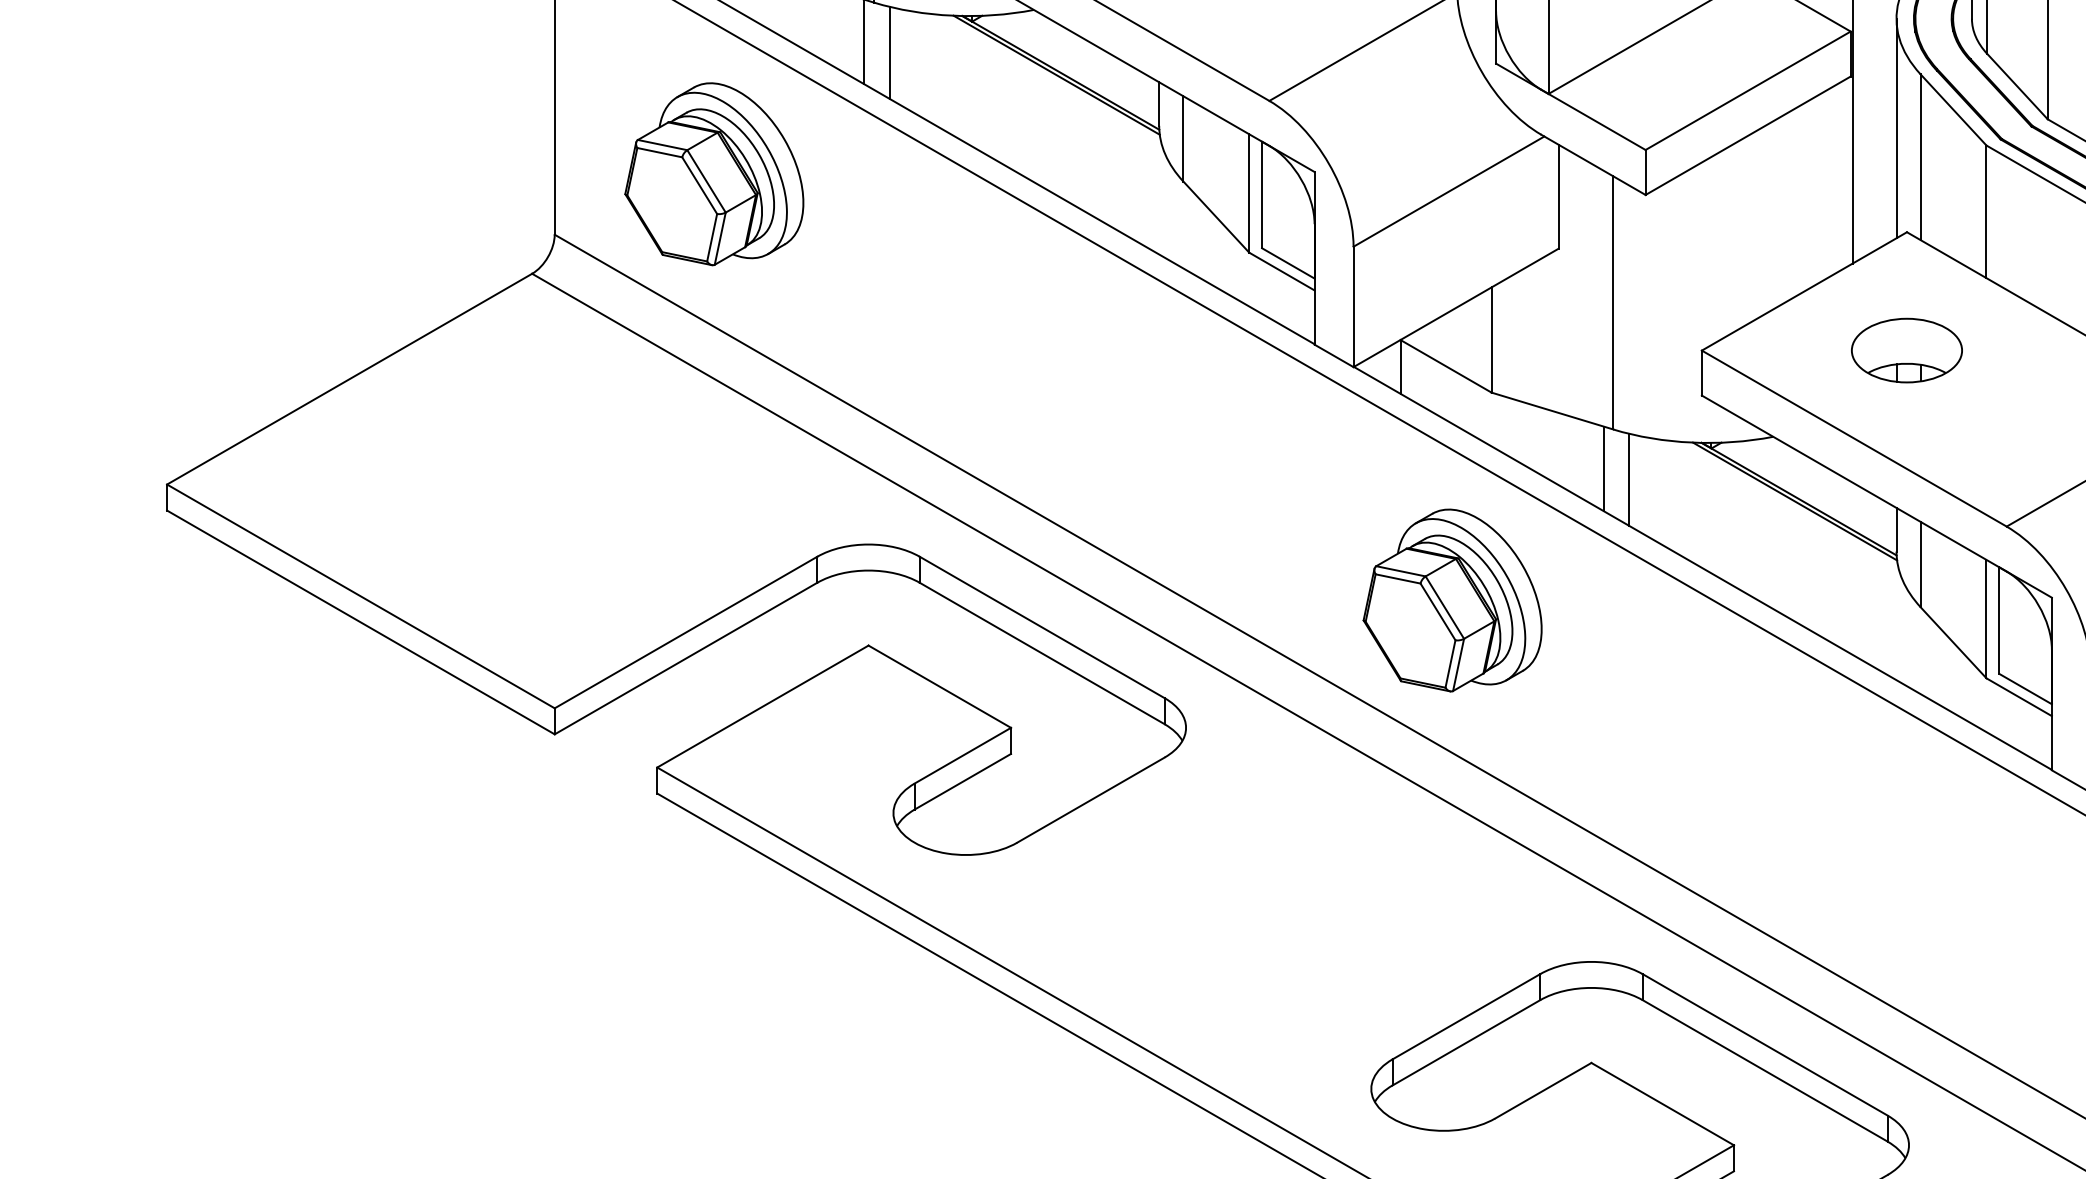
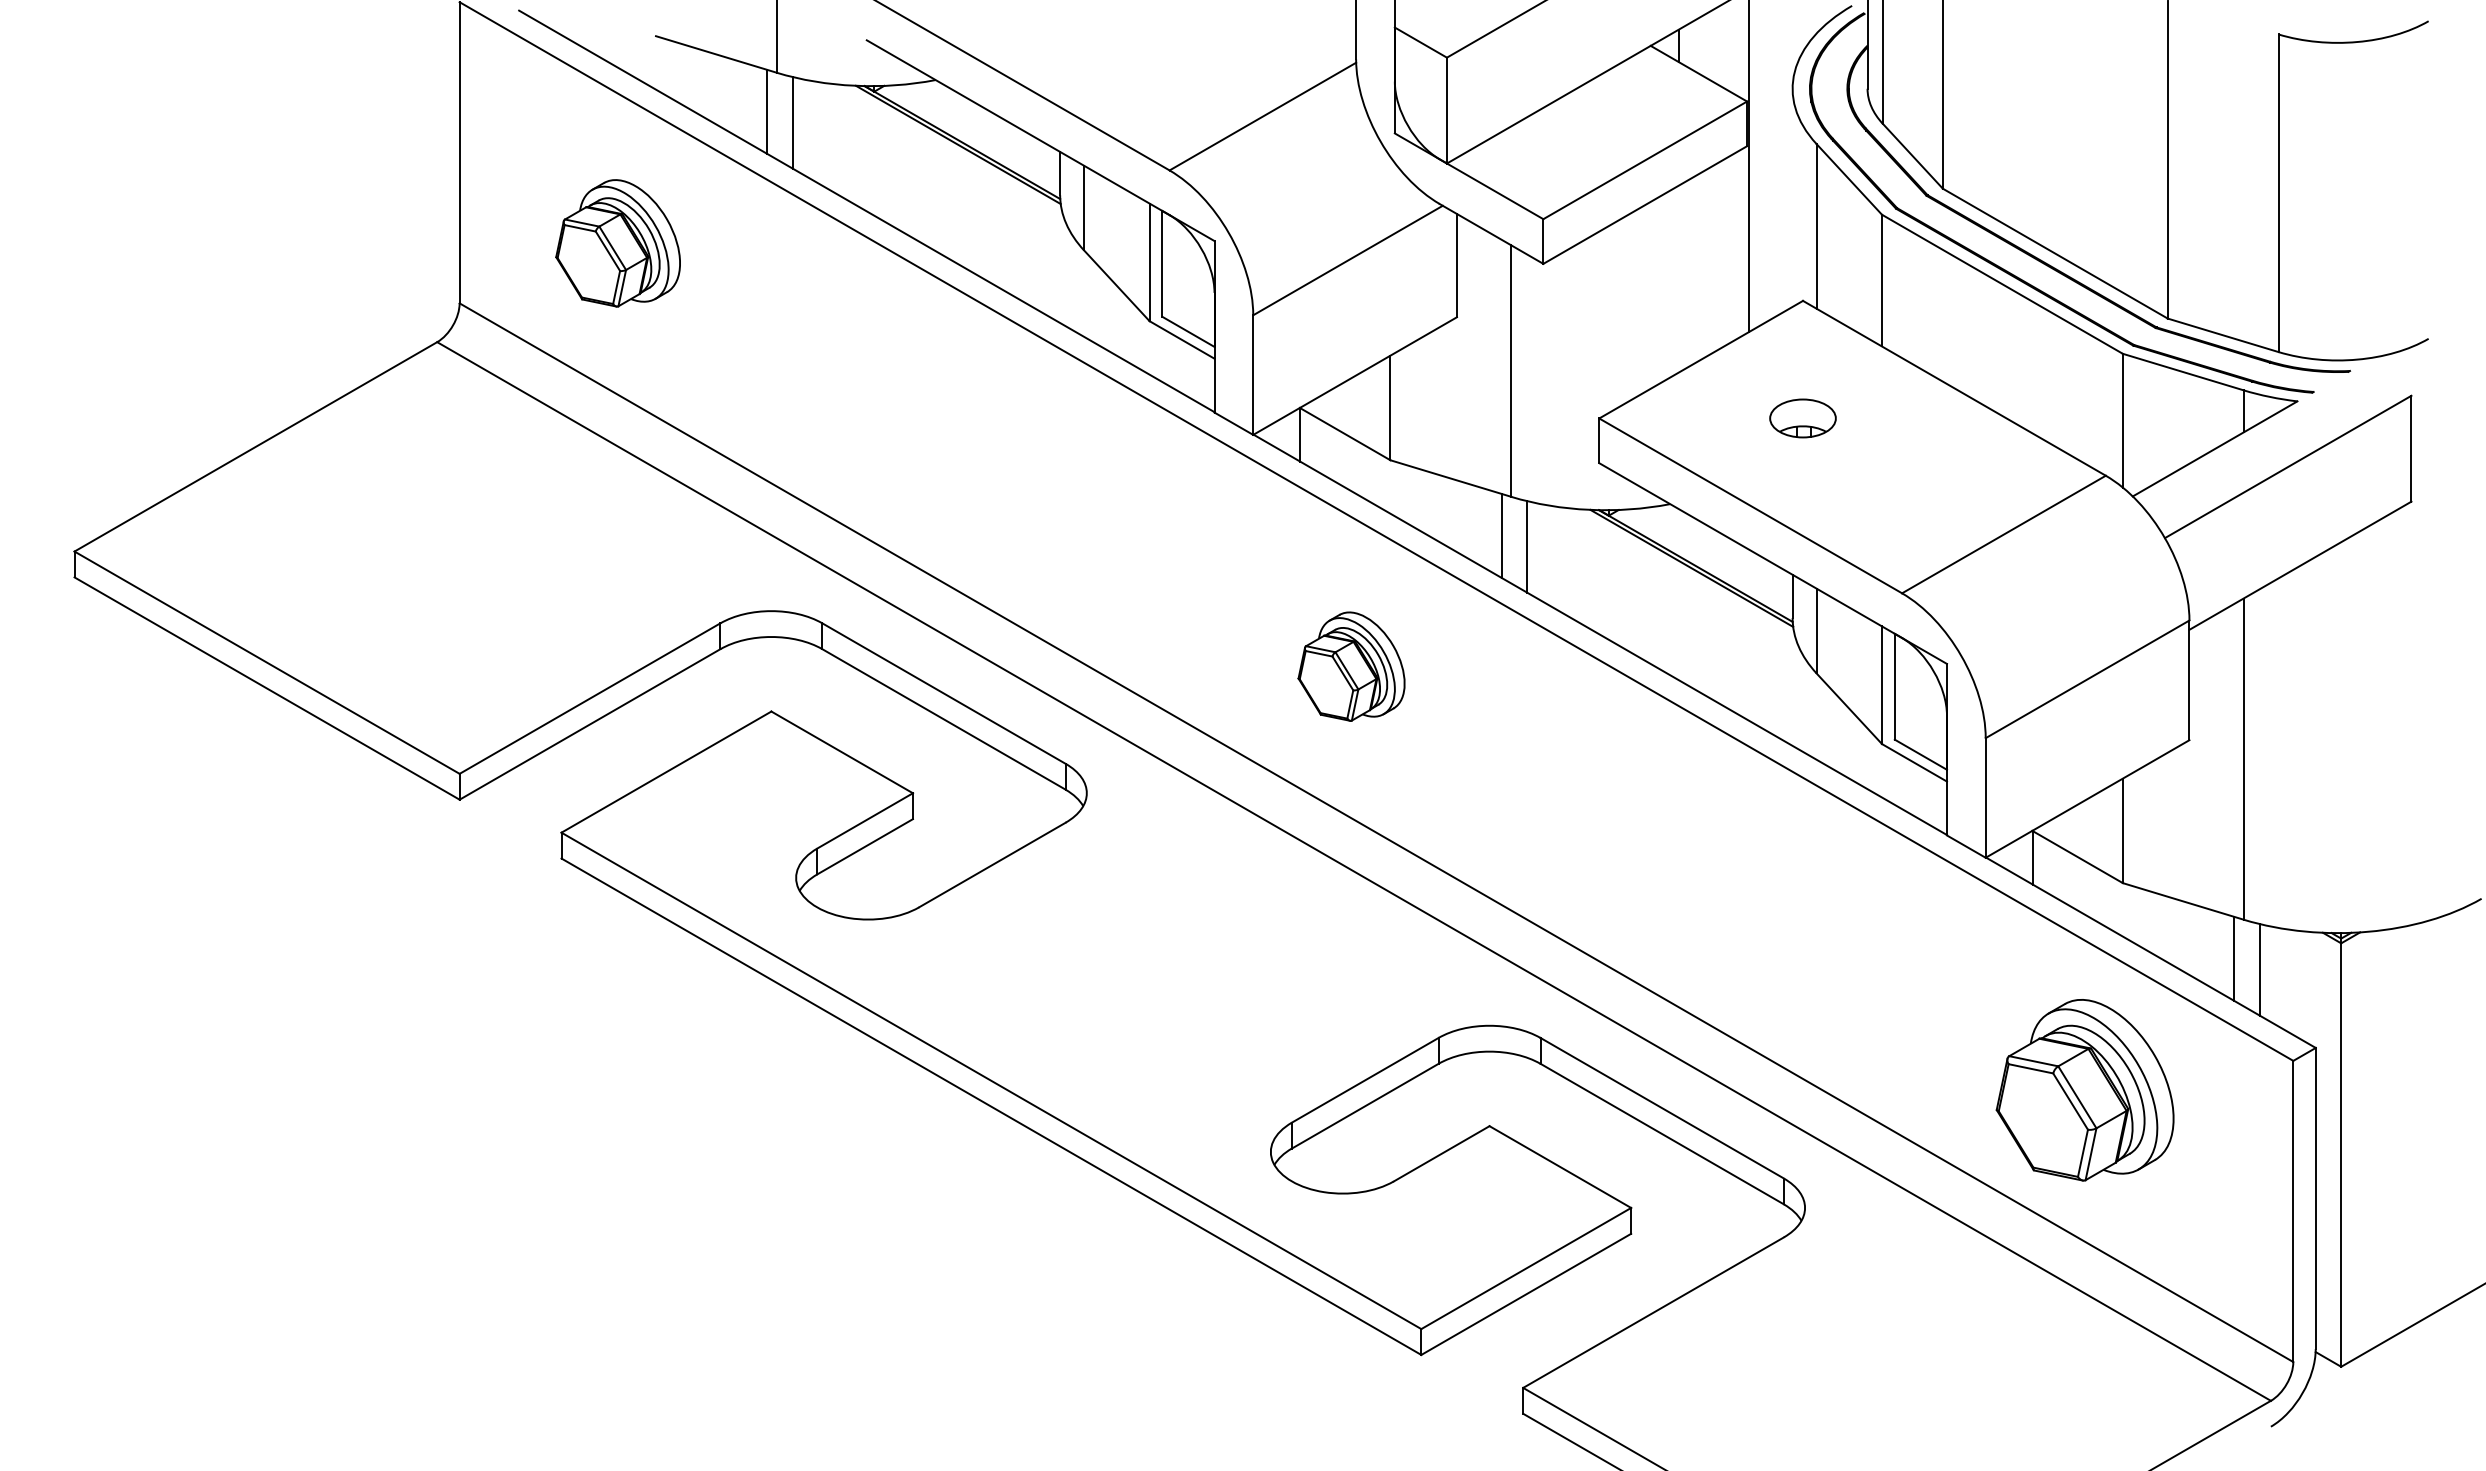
line: (1896, 128) -> (1792, 197), removed
part: (713, 174) -> (617, 243), size x0.7
part: (1906, 350) -> (1802, 418), size x0.6
part: (1452, 600) -> (1351, 666), size x0.6

